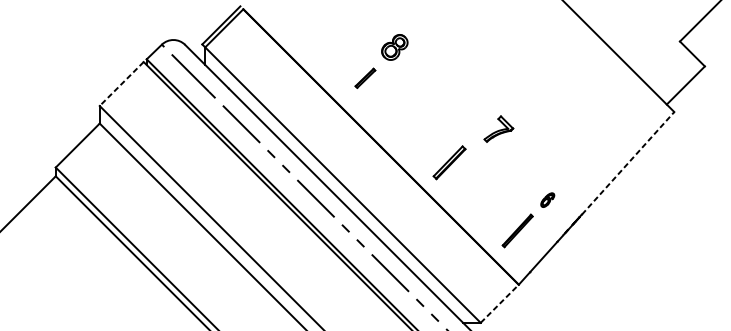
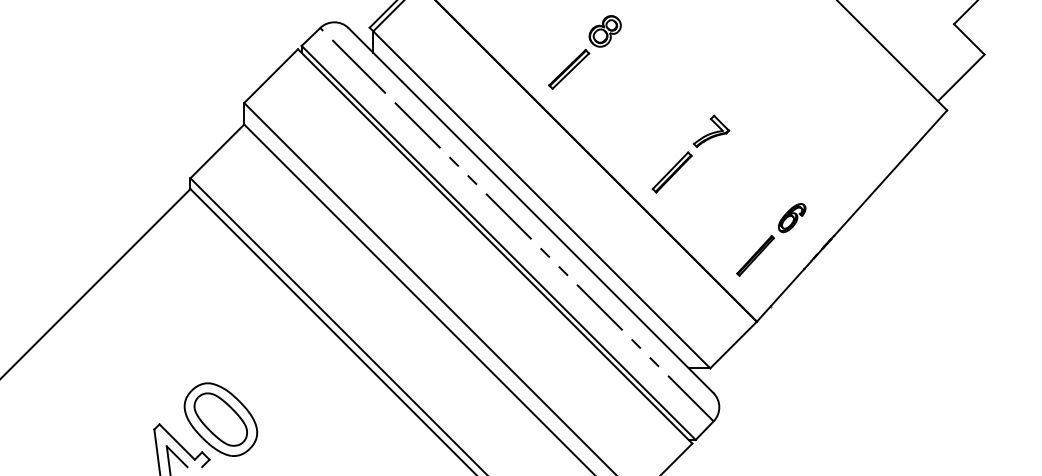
part: (365, 77) -> (569, 68), size x1.67
line: (121, 84) -> (270, 76), dashed -> solid
part: (498, 128) -> (711, 130), moved
line: (628, 162) -> (891, 172), dashed -> solid
part: (547, 200) -> (792, 218), size x1.67
line: (499, 304) -> (733, 345), dashed -> solid

